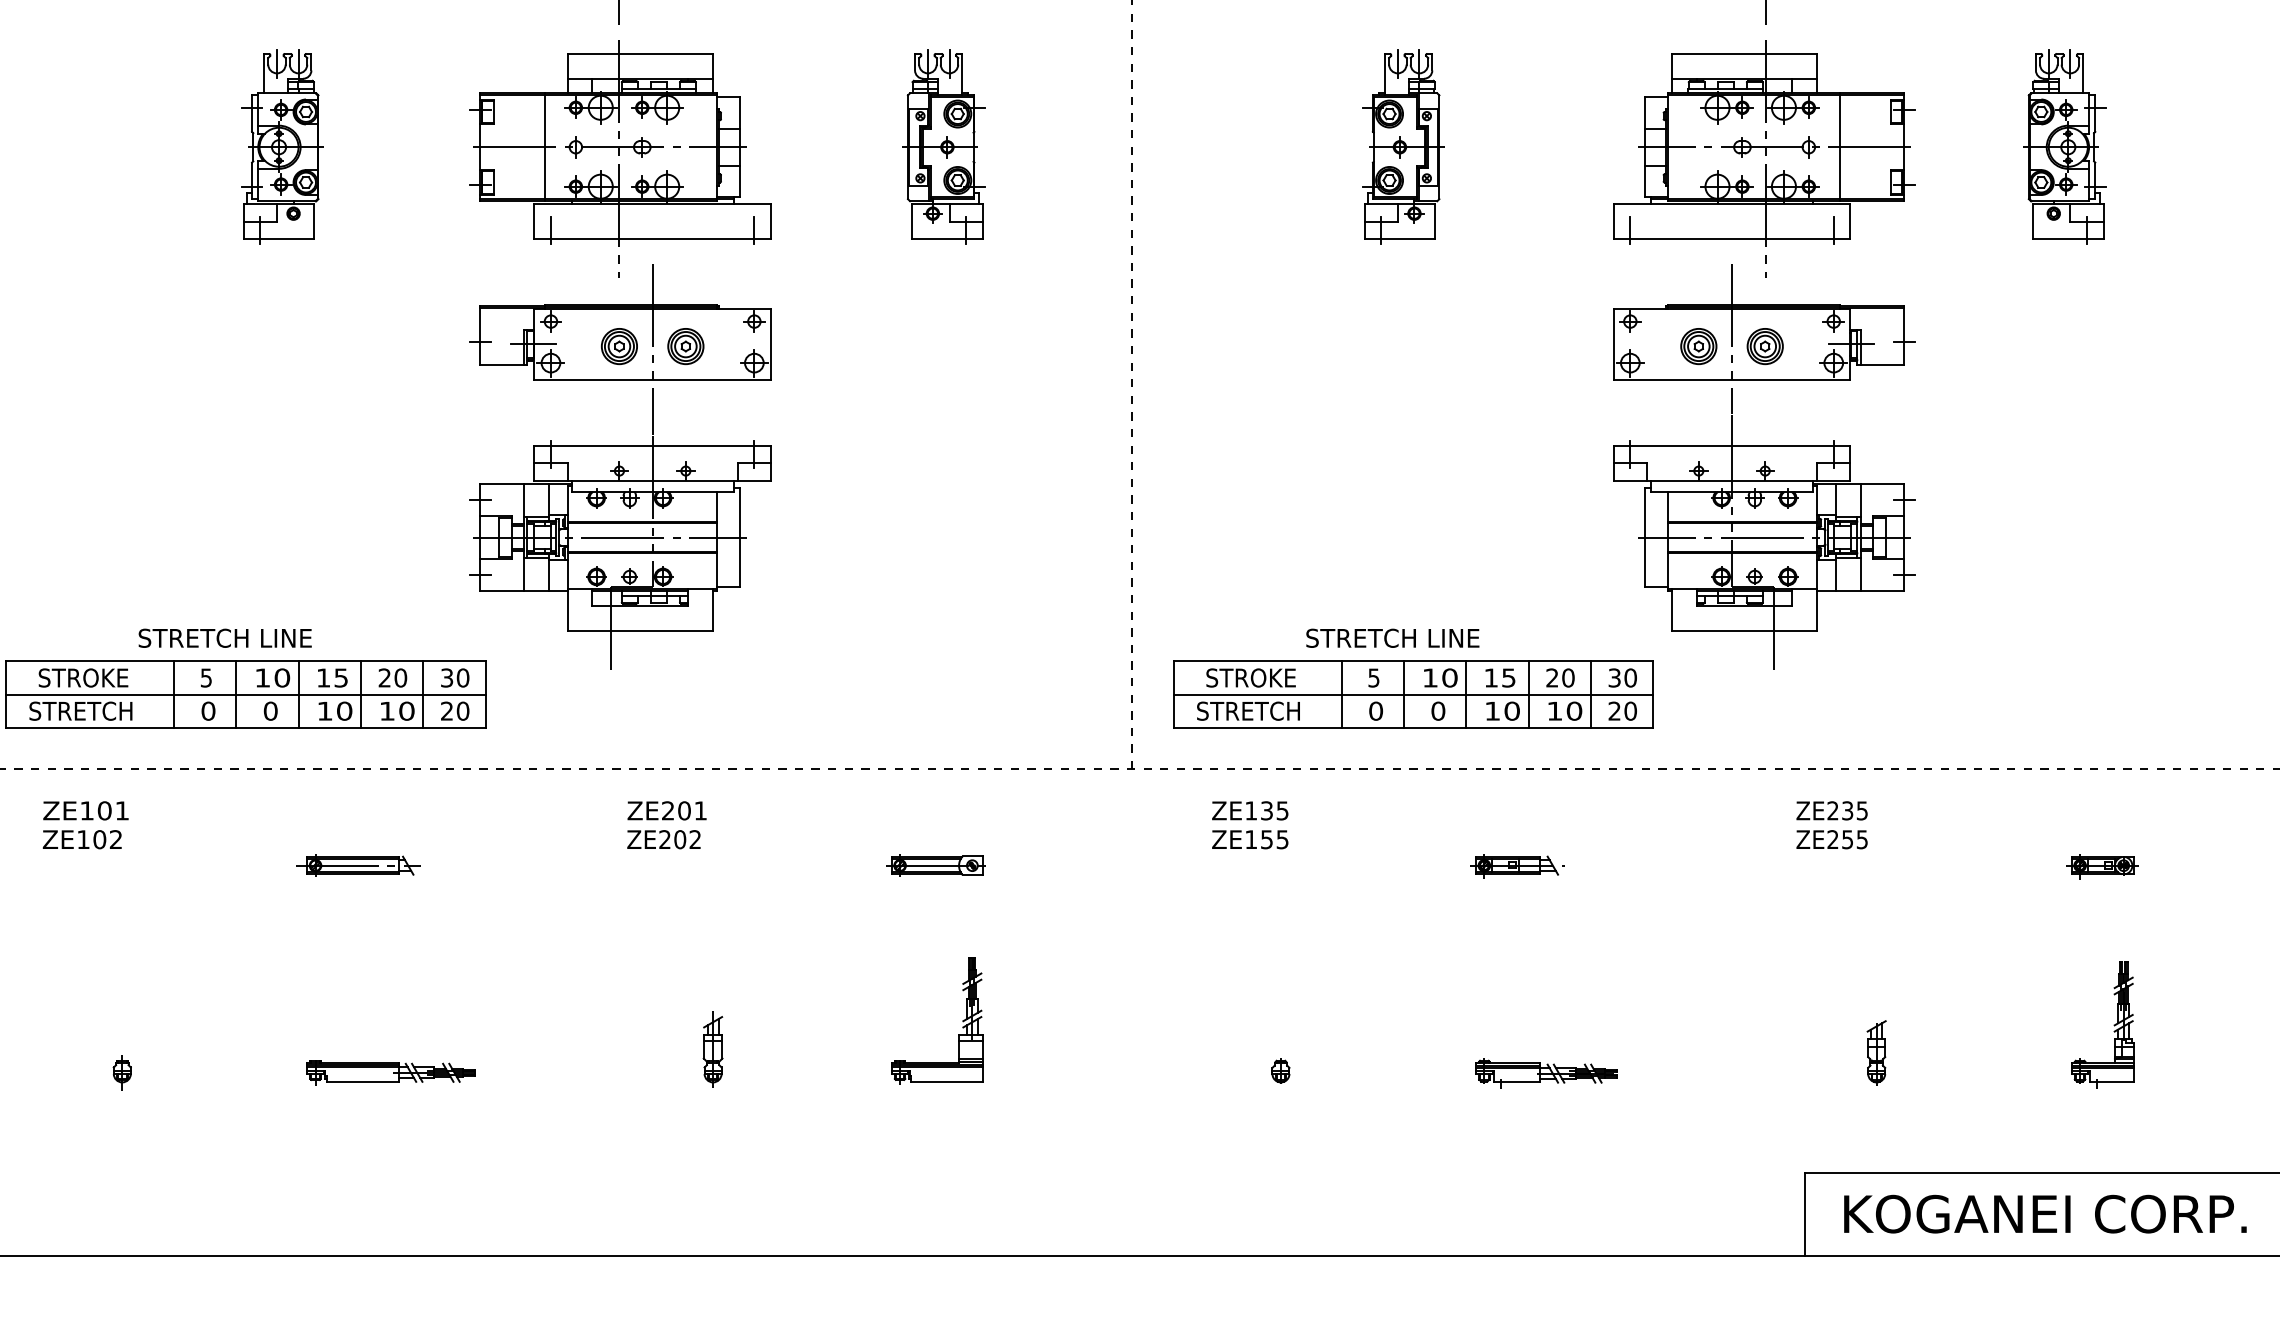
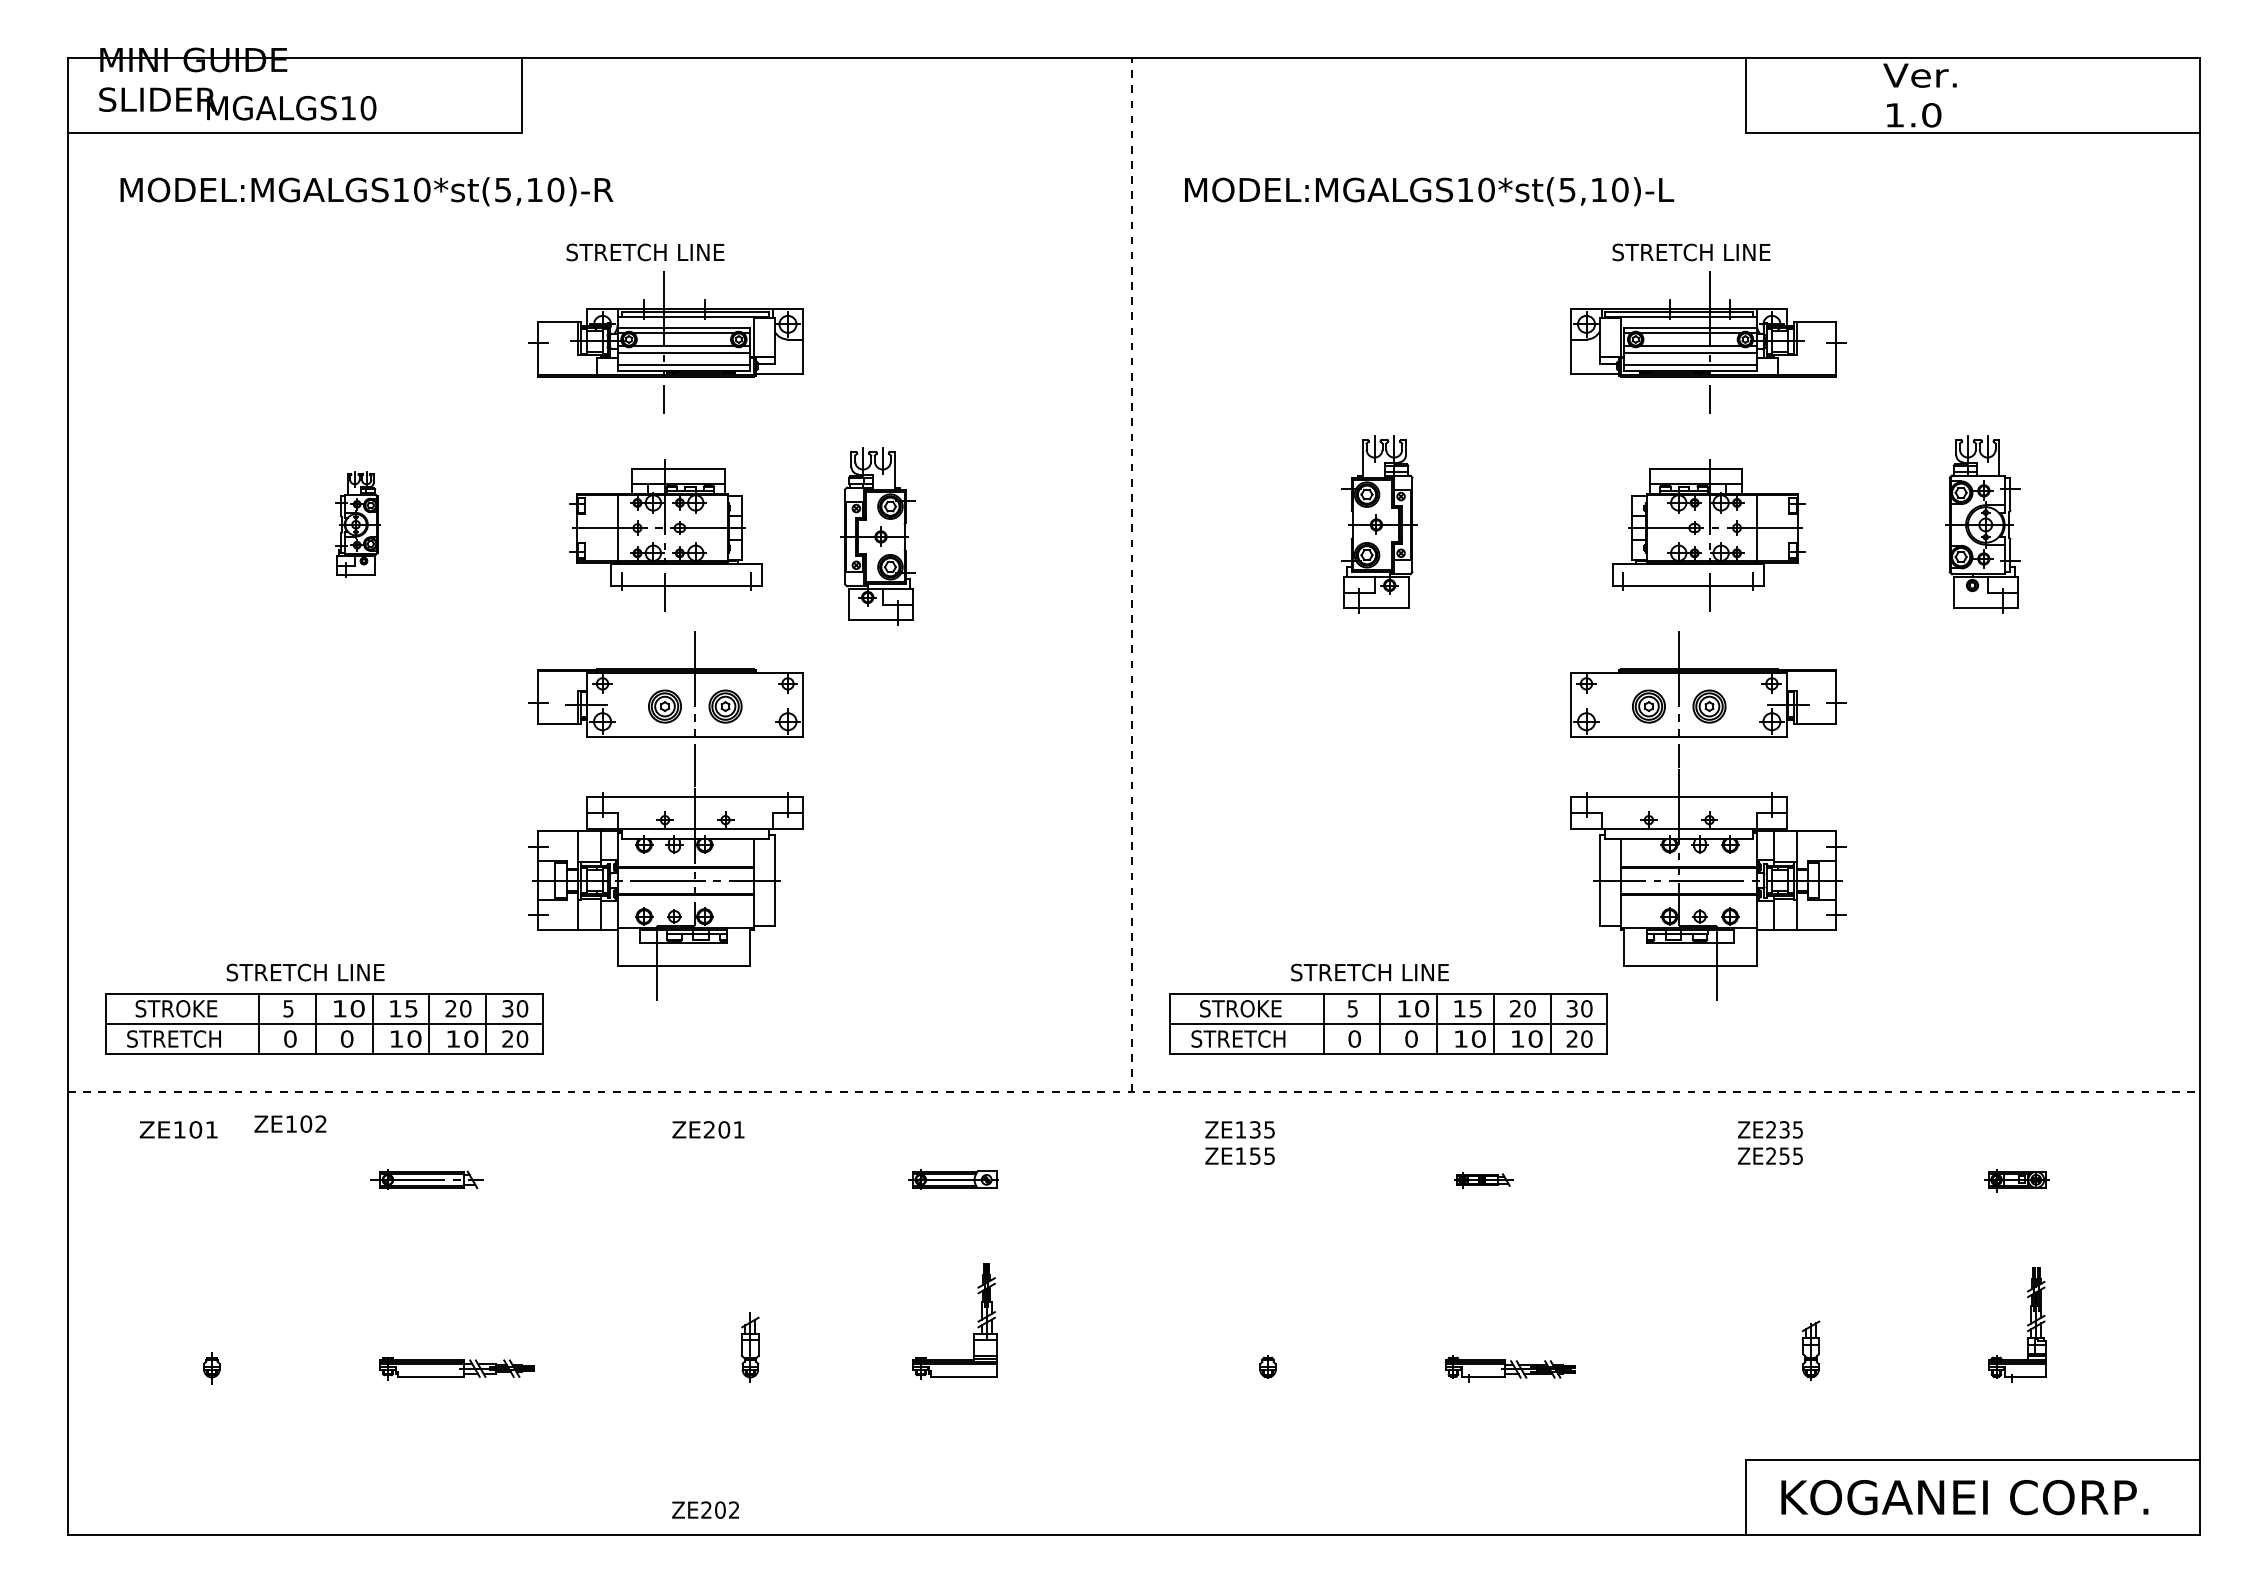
part: (282, 146) -> (357, 524), size x0.6
part: (943, 146) -> (877, 536), moved
part: (619, 158) -> (665, 535), size x0.7
part: (1764, 158) -> (1708, 535), size x0.7
text: (82, 838) -> (290, 1123), moved
text: (663, 838) -> (705, 1509), moved
part: (1517, 866) -> (1483, 1180), size x0.7

